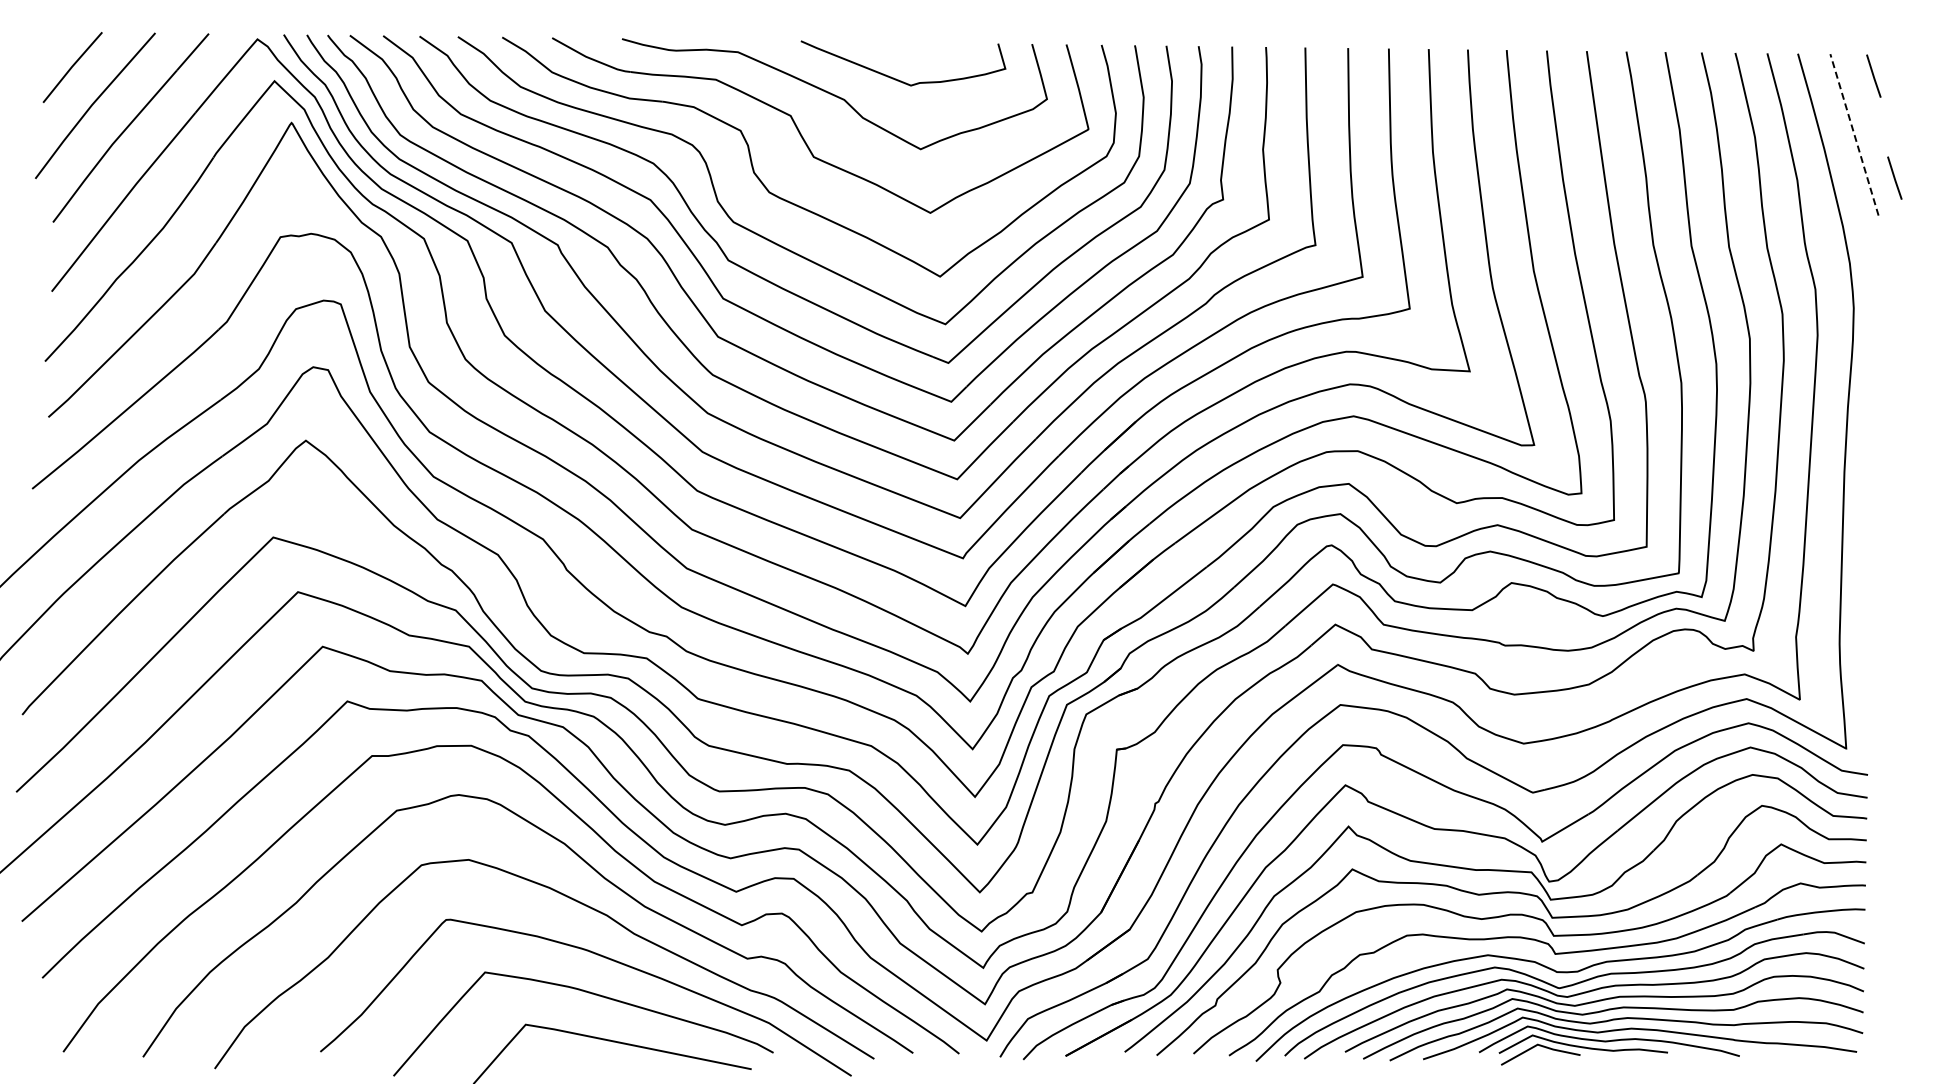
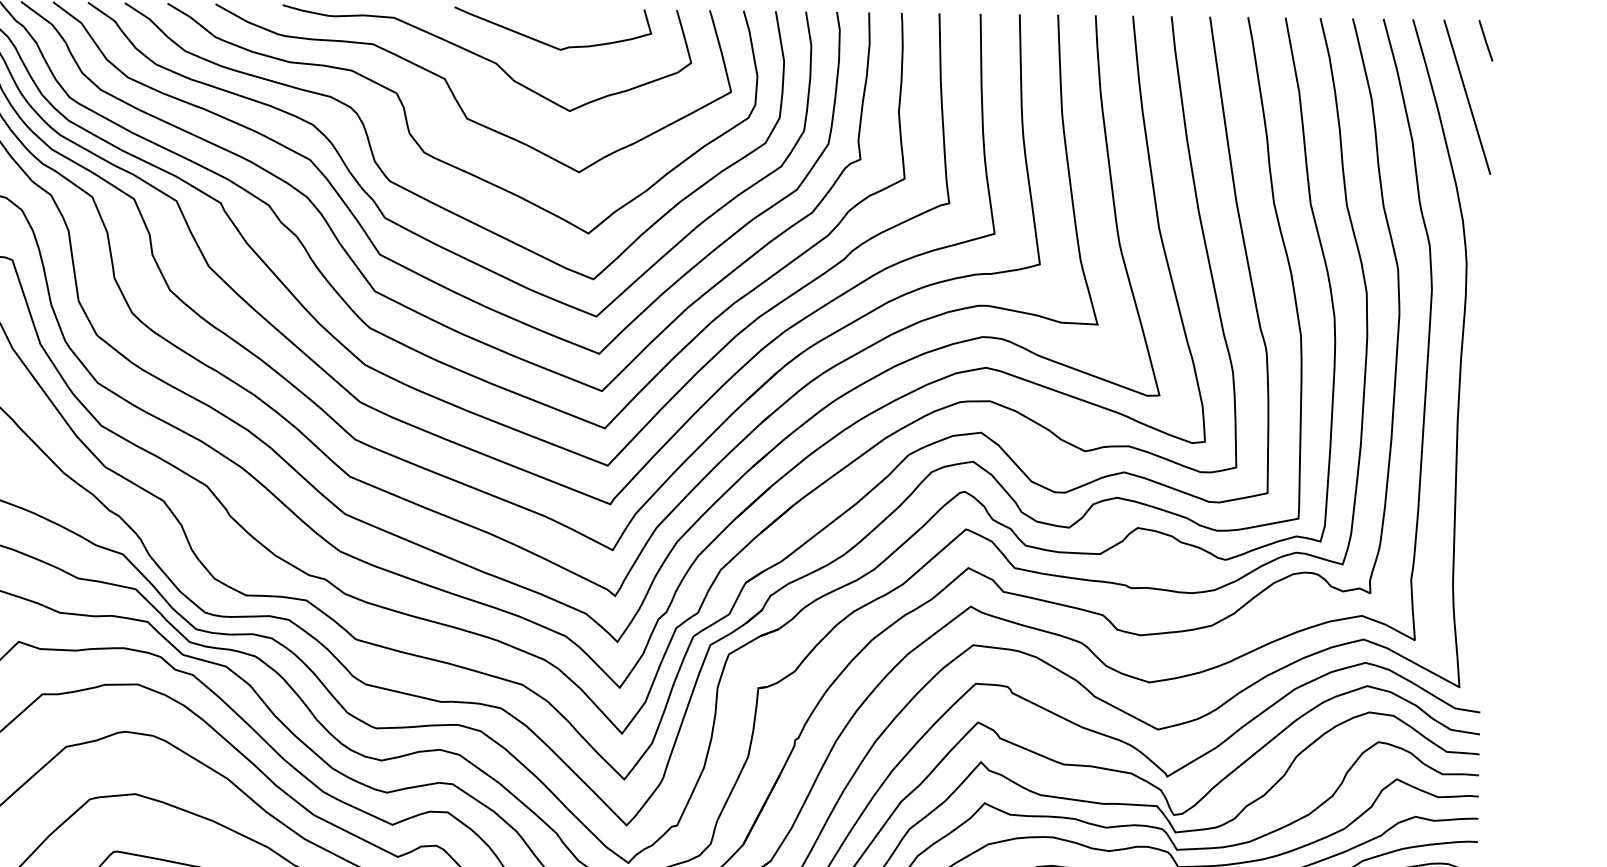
line: (1854, 134) -> (1467, 96), dashed -> solid
line: (1894, 177) -> (1505, 138), removed

